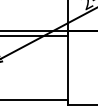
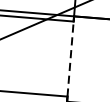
line: (67, 67) -> (70, 58), solid -> dashed

